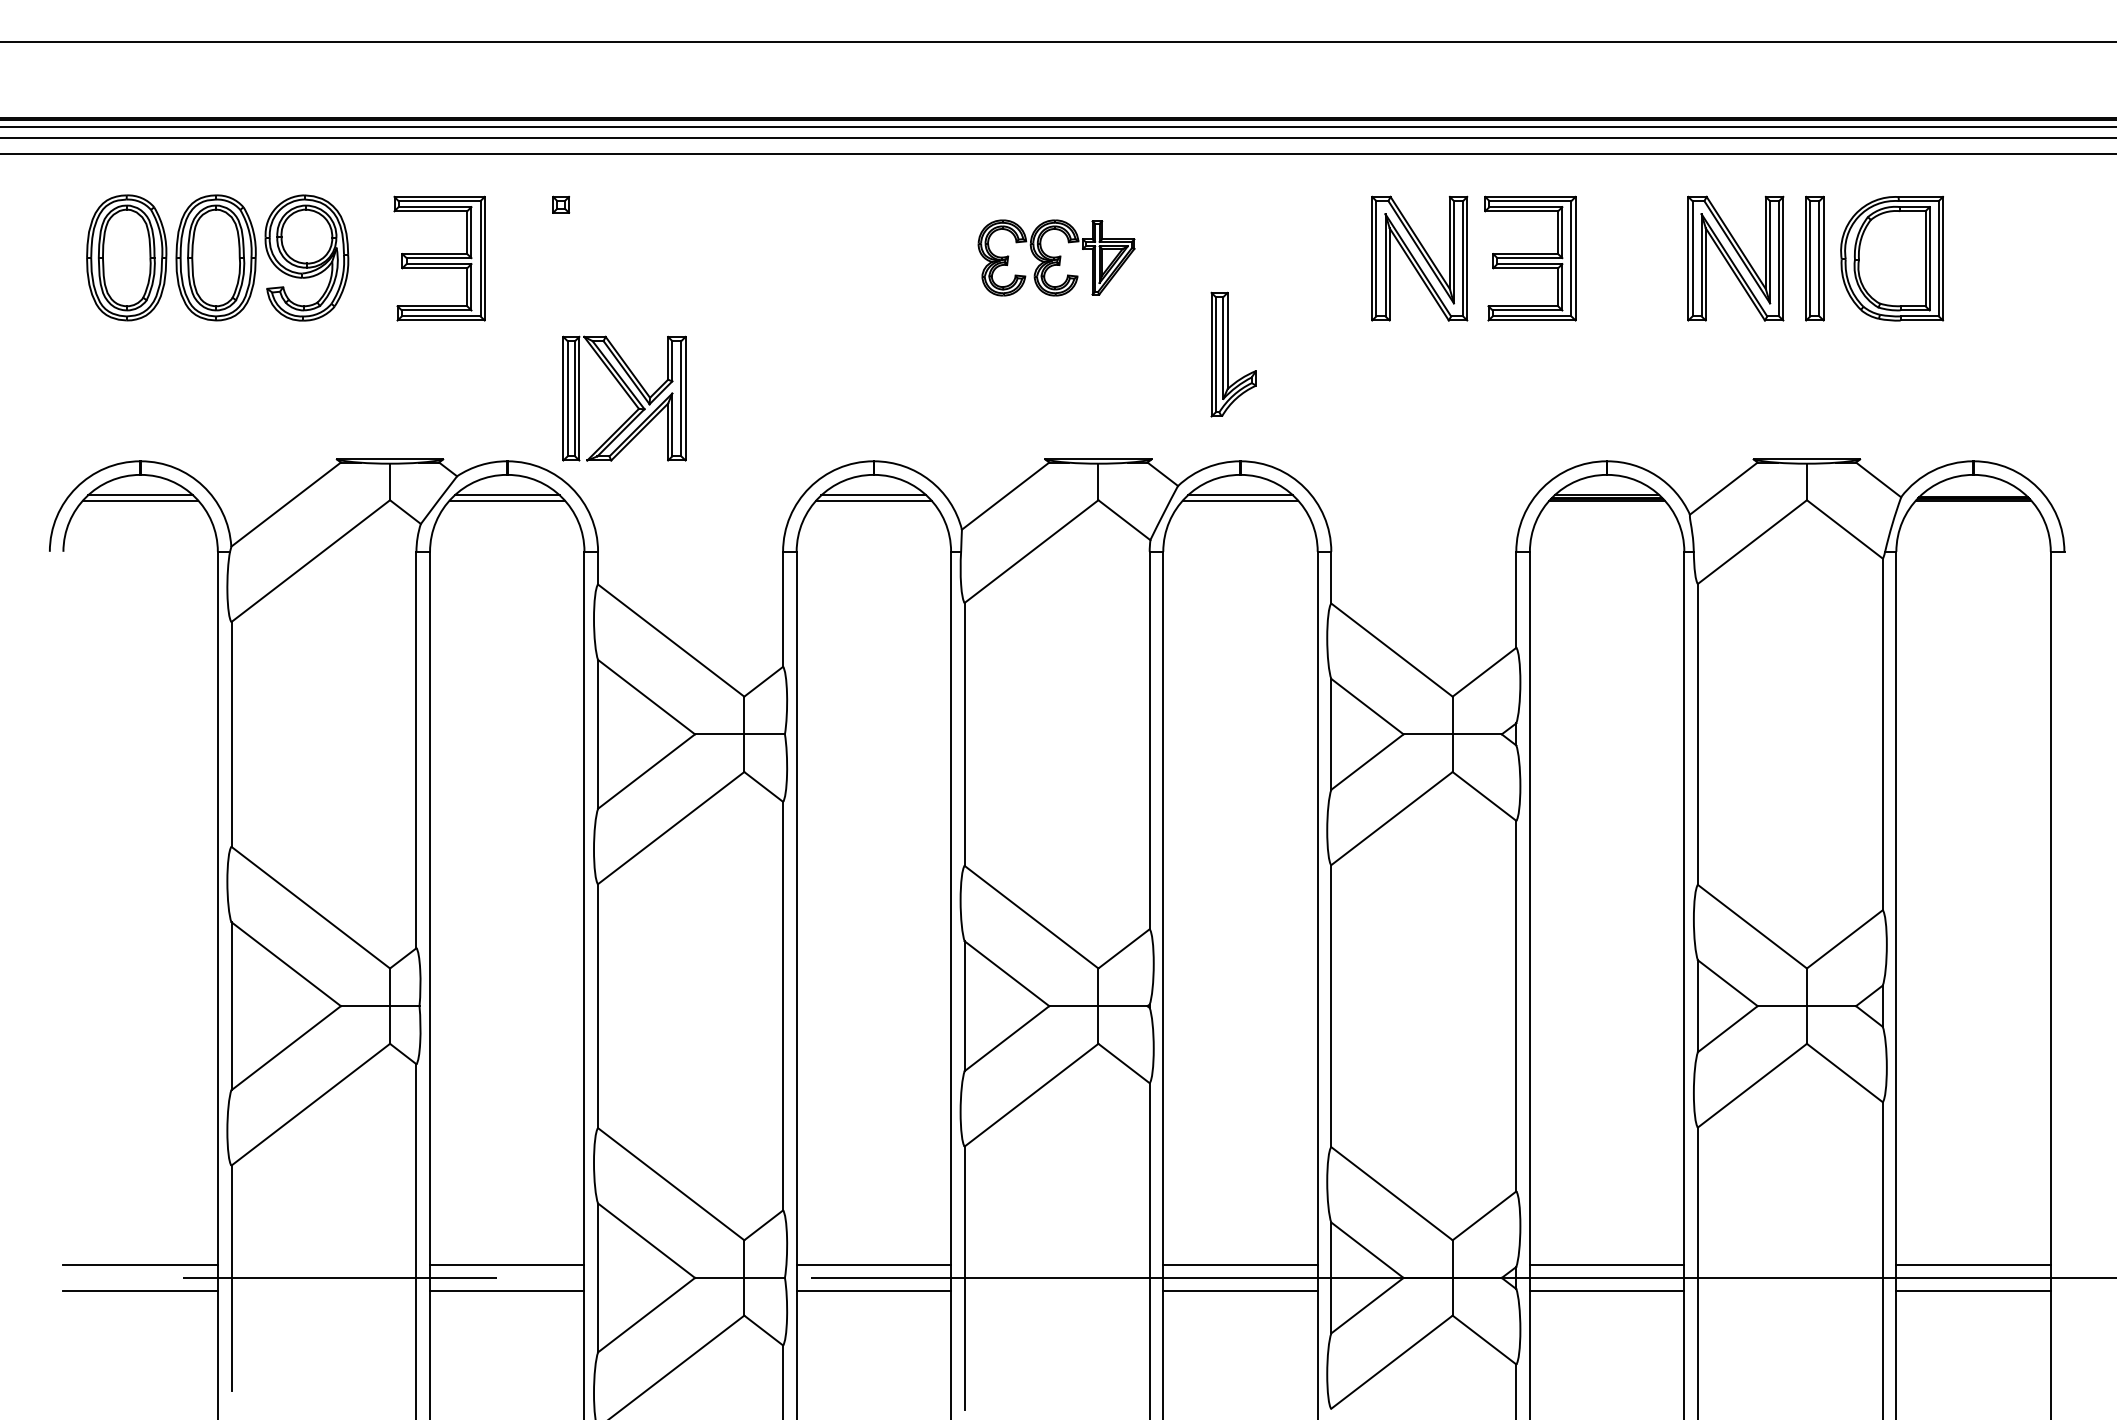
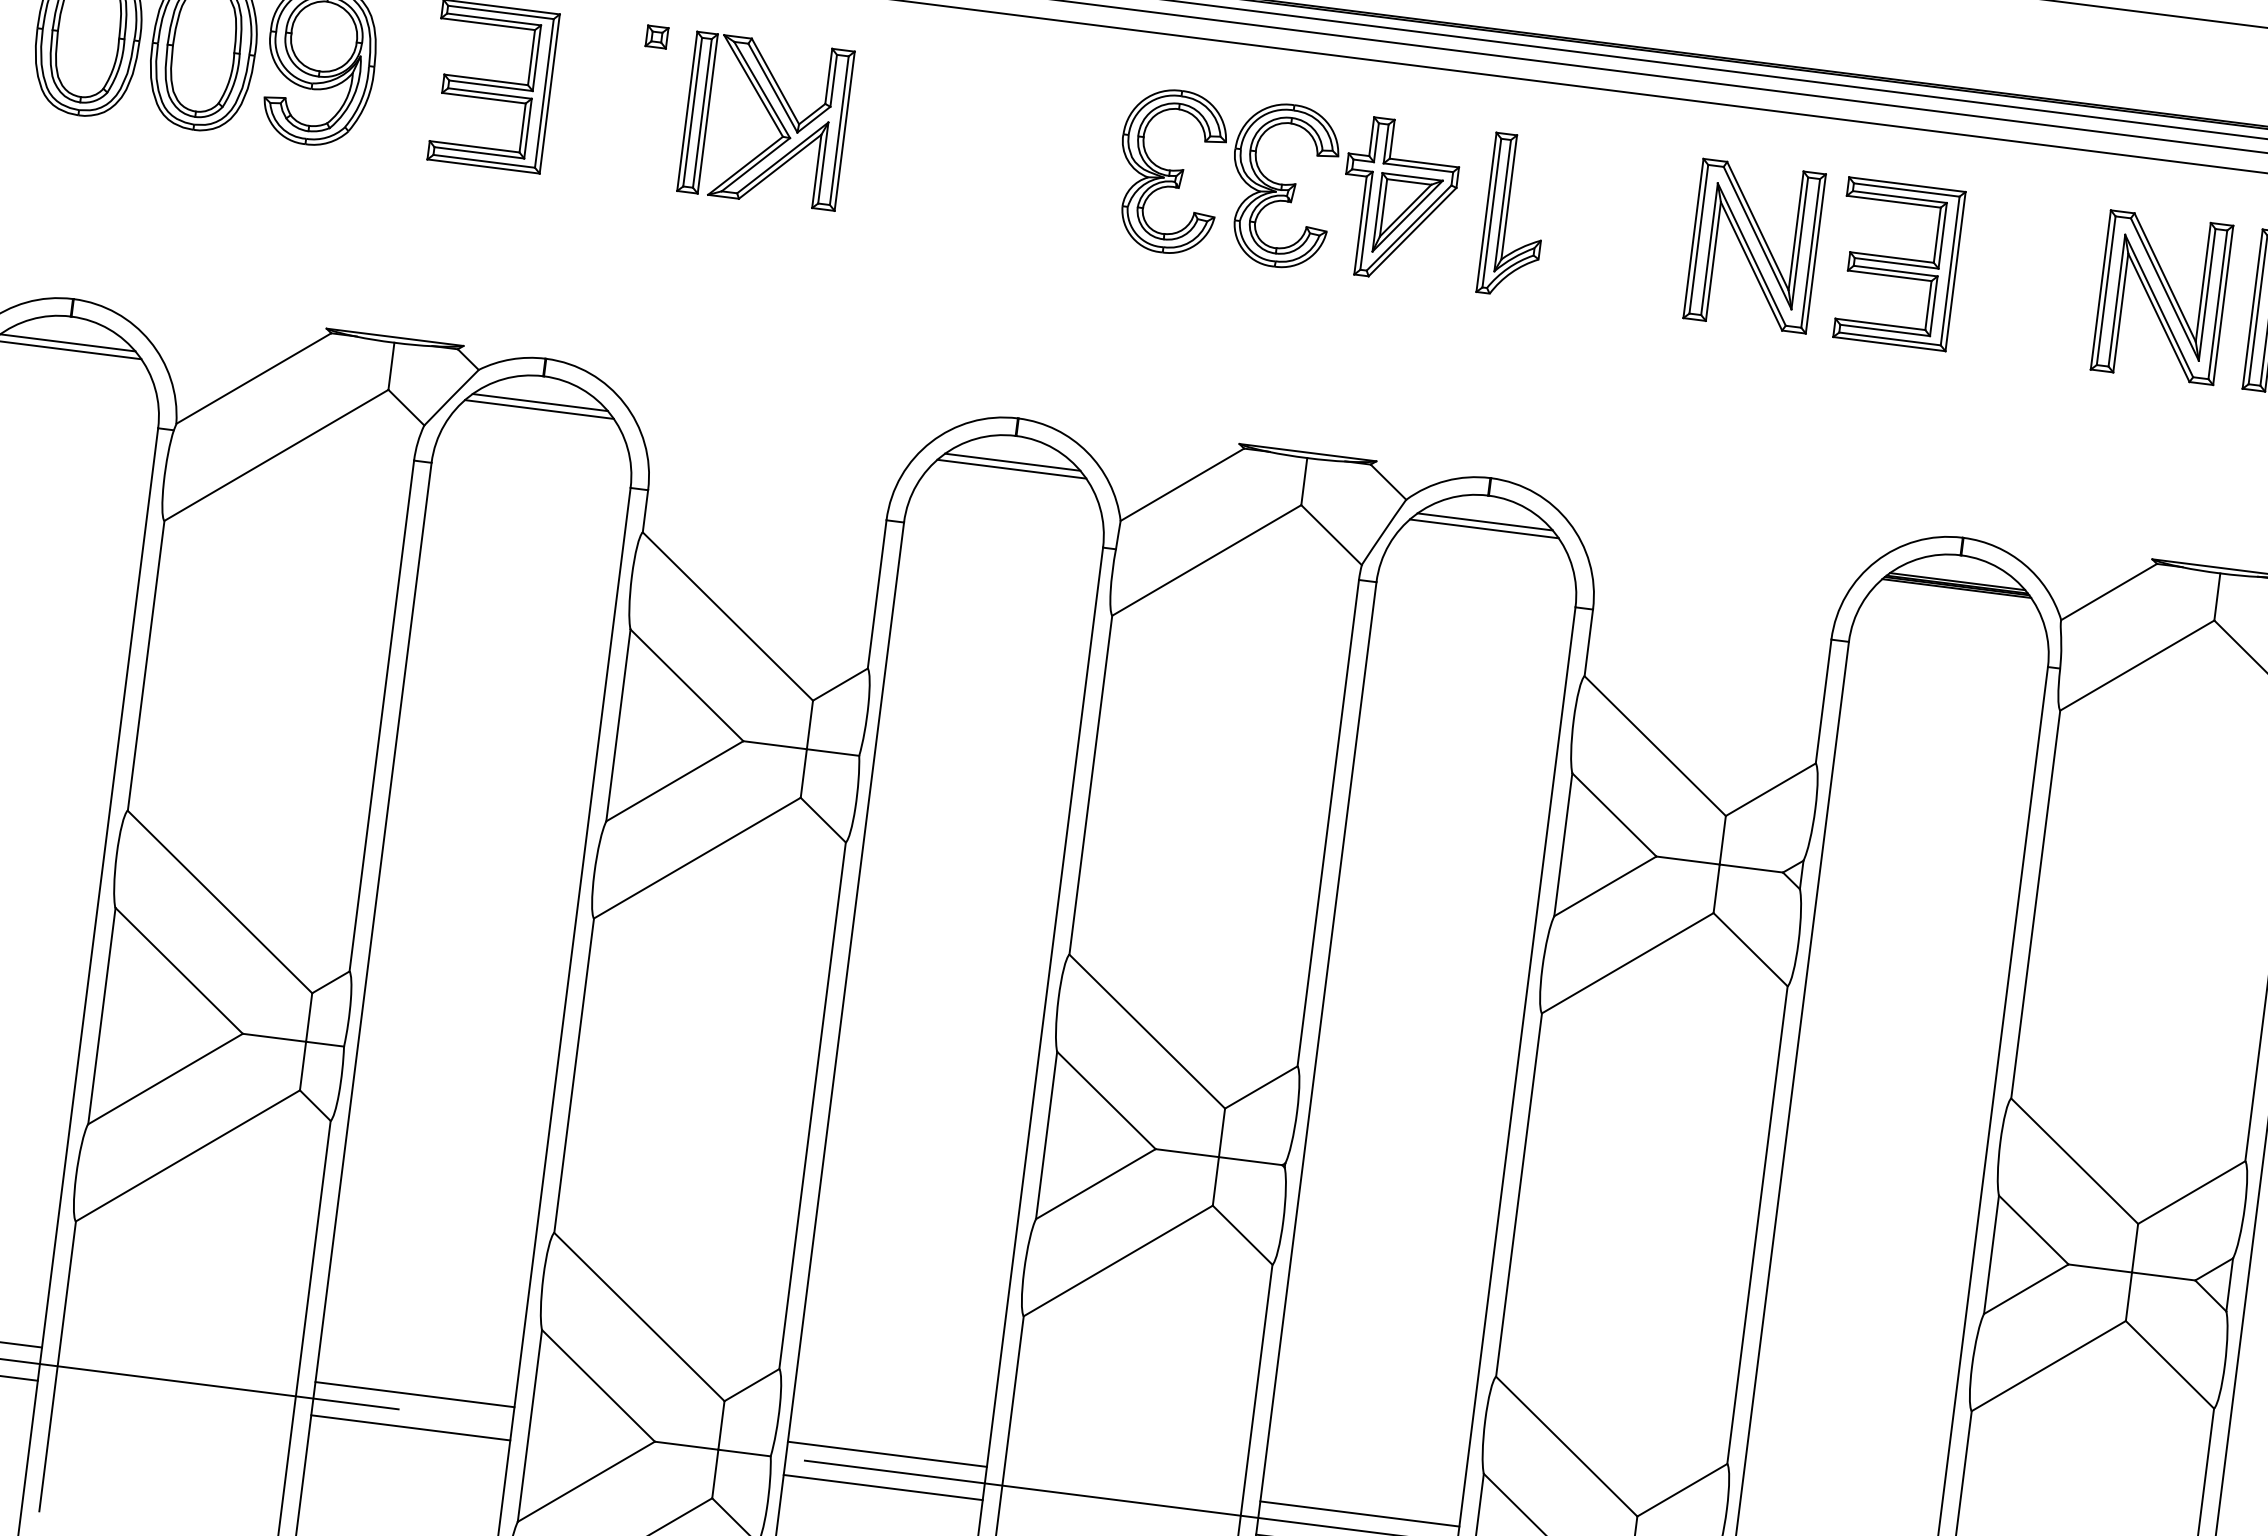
part: (1056, 257) -> (1286, 185), size x1.67
part: (1233, 354) -> (1514, 215), moved
part: (624, 398) -> (766, 121), moved

